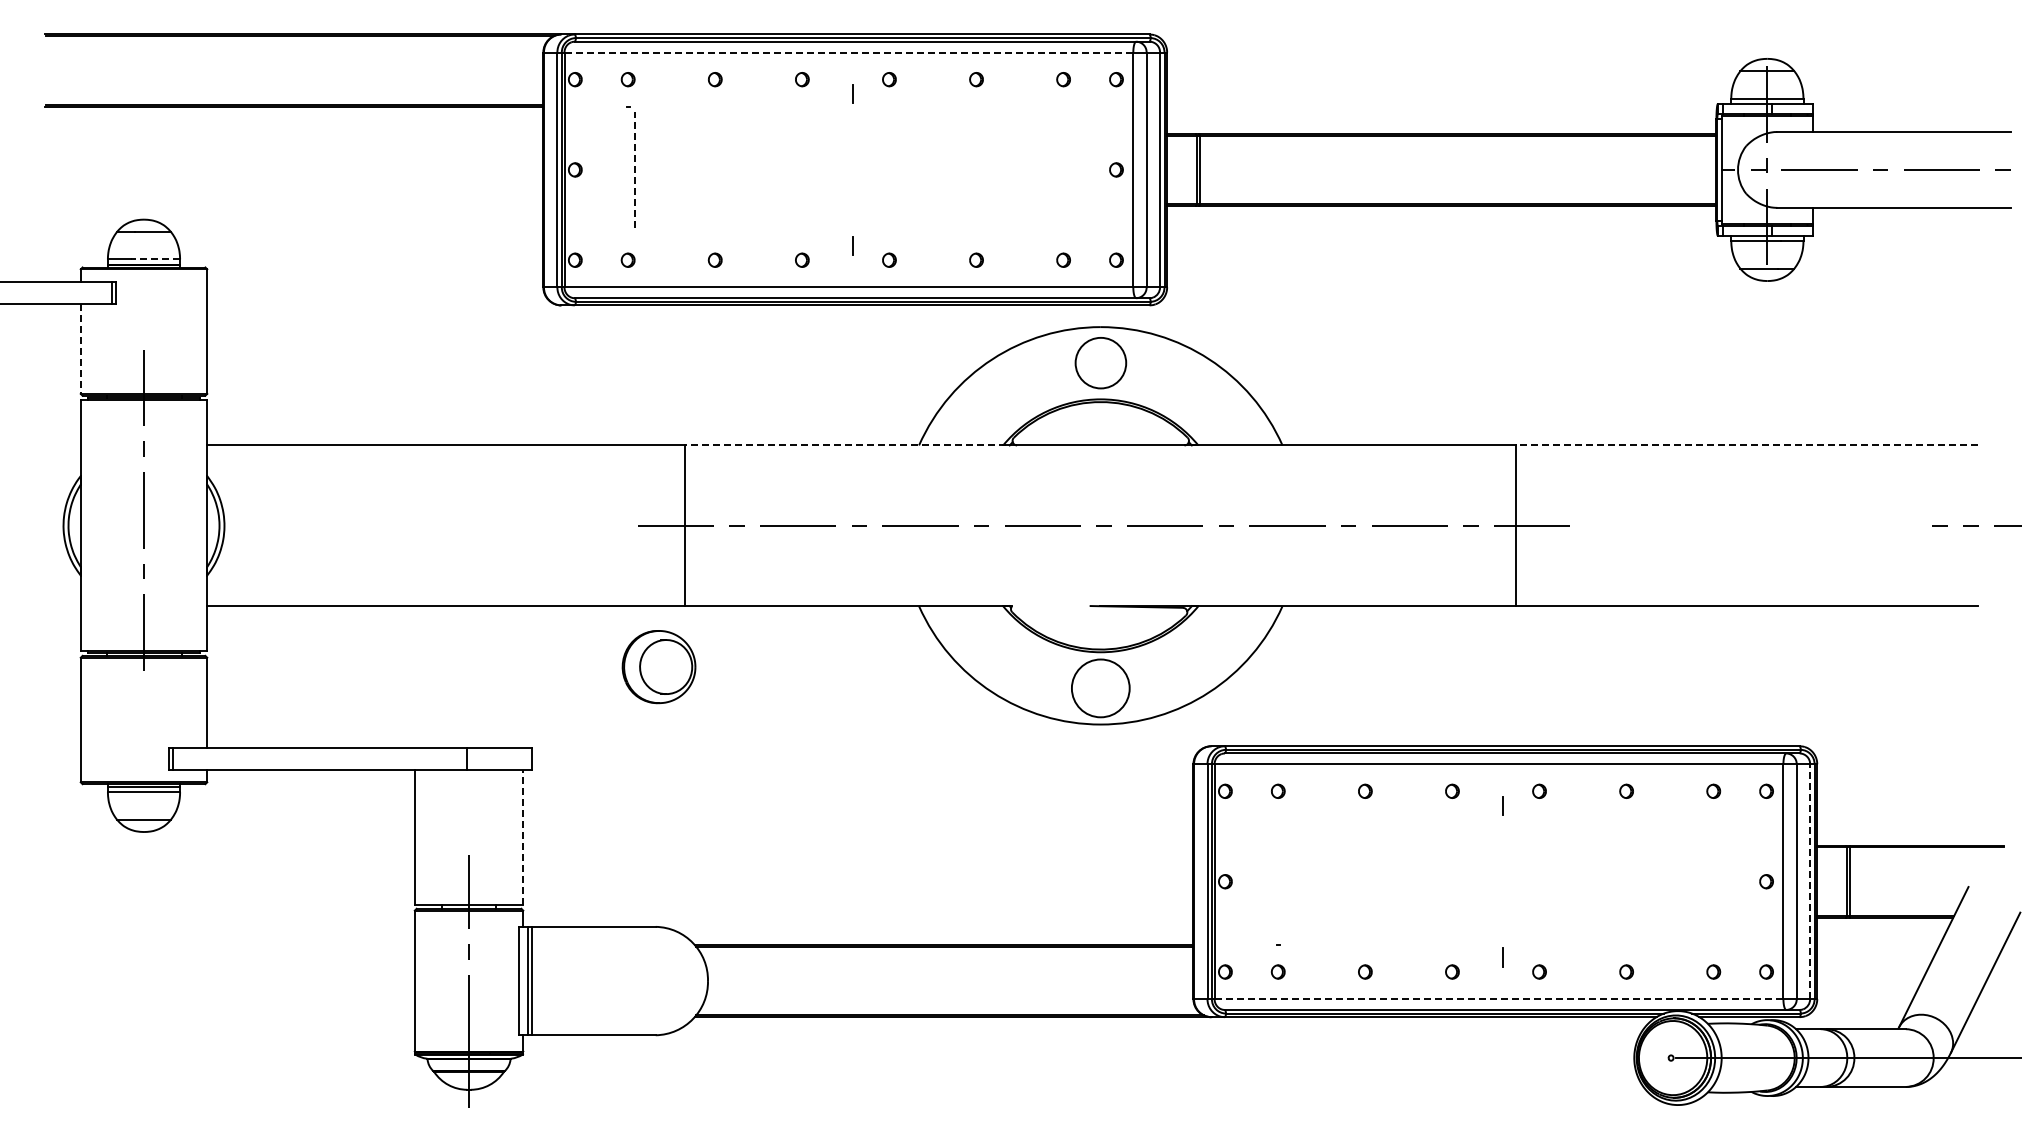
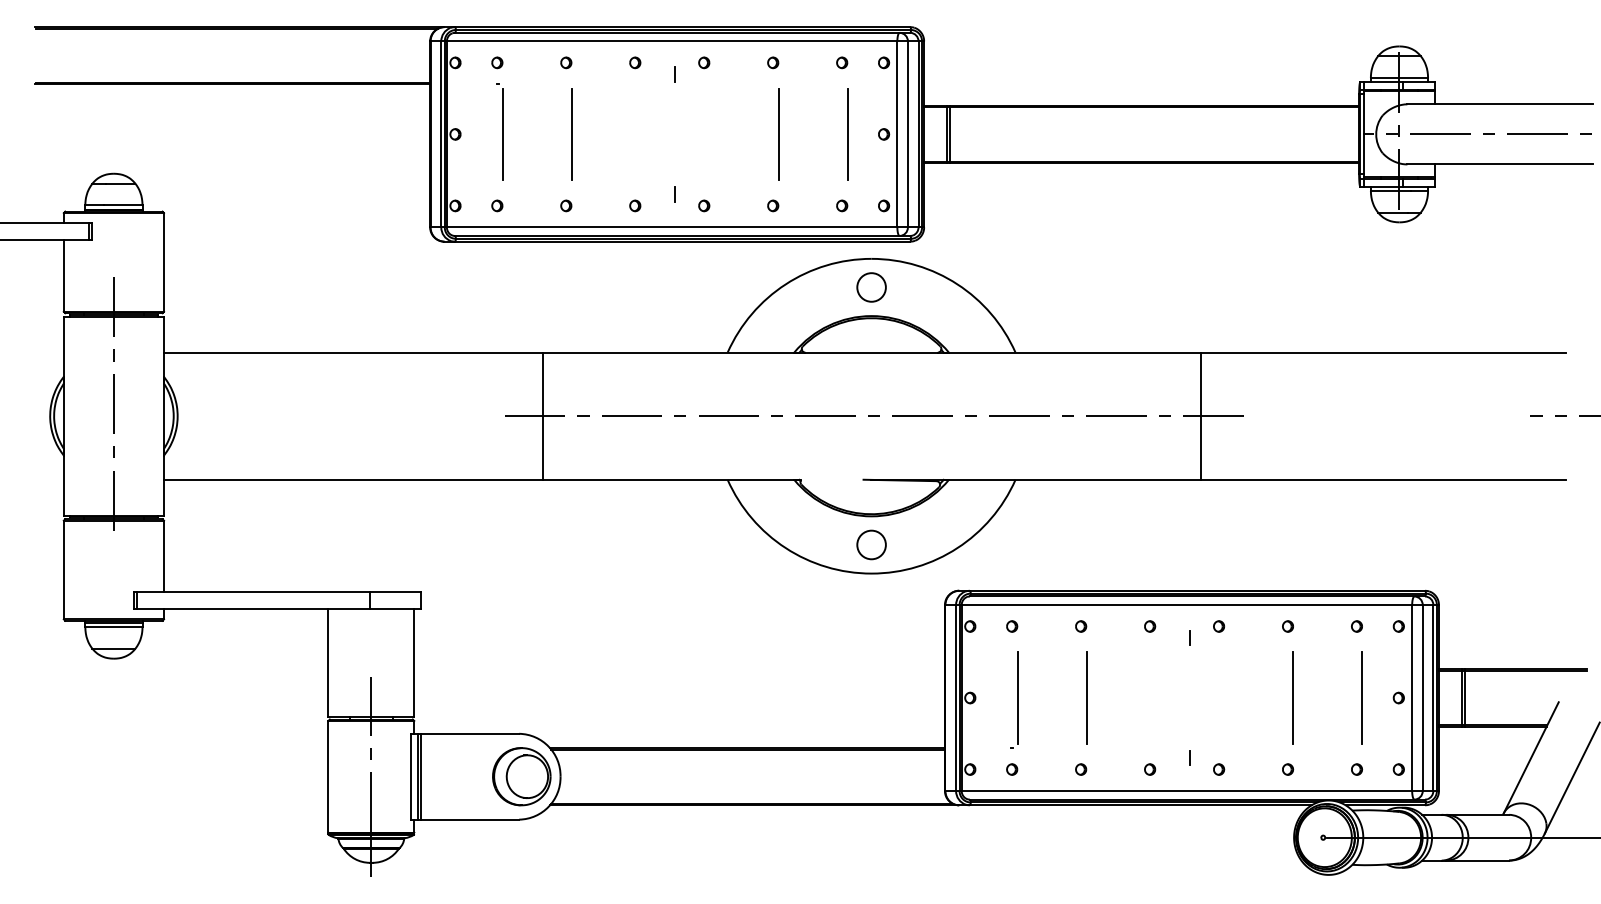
line: (849, 52) -> (672, 41), dashed -> solid
line: (635, 169) -> (503, 134), dashed -> solid
line: (722, 169) -> (572, 134), added
line: (983, 169) -> (778, 134), added
line: (1069, 169) -> (846, 134), added
line: (155, 259) -> (123, 205), dashed -> solid
line: (80, 349) -> (63, 276), dashed -> solid
circle: (1100, 363) -> (871, 287), size x0.71
line: (851, 445) -> (674, 352), dashed -> solid
line: (1747, 445) -> (1383, 352), dashed -> solid
part: (658, 667) -> (521, 777), moved
circle: (1100, 688) -> (871, 545), size x0.62
line: (523, 837) -> (414, 663), dashed -> solid
line: (1285, 881) -> (1017, 697), added
line: (1372, 881) -> (1086, 697), added
line: (1633, 881) -> (1293, 697), added
line: (1720, 881) -> (1362, 697), added
line: (1810, 881) -> (1433, 697), dashed -> solid
line: (1498, 999) -> (1186, 791), dashed -> solid

